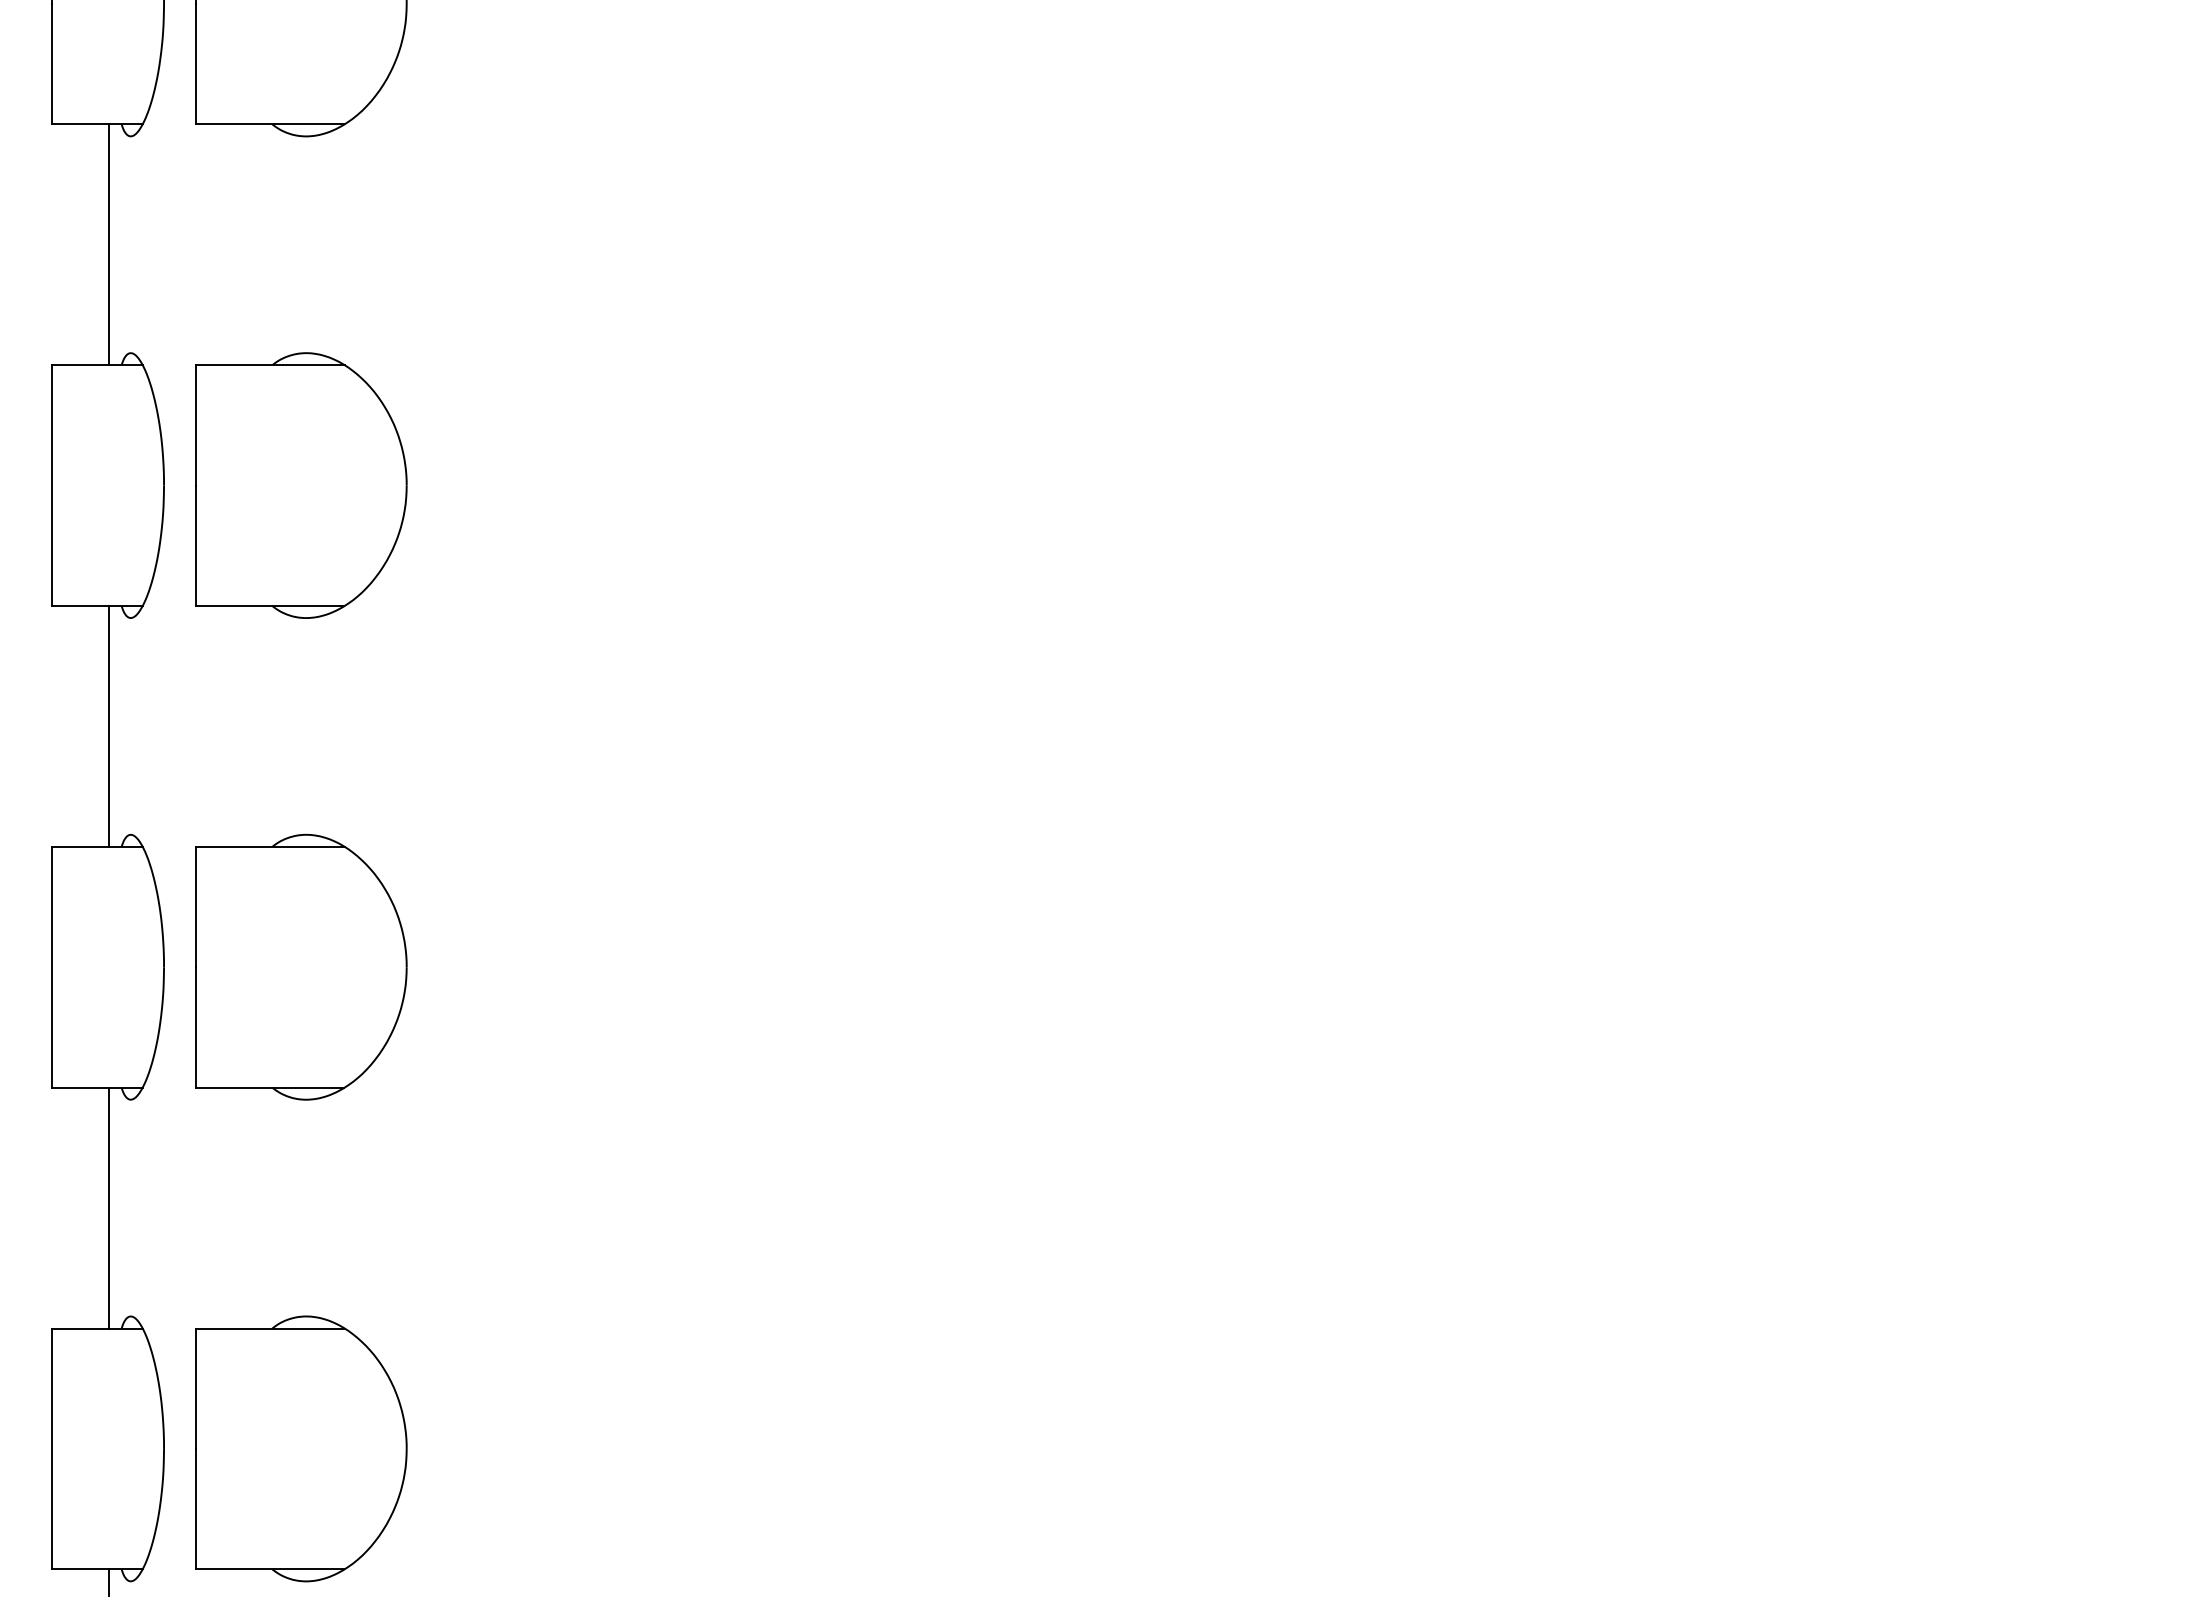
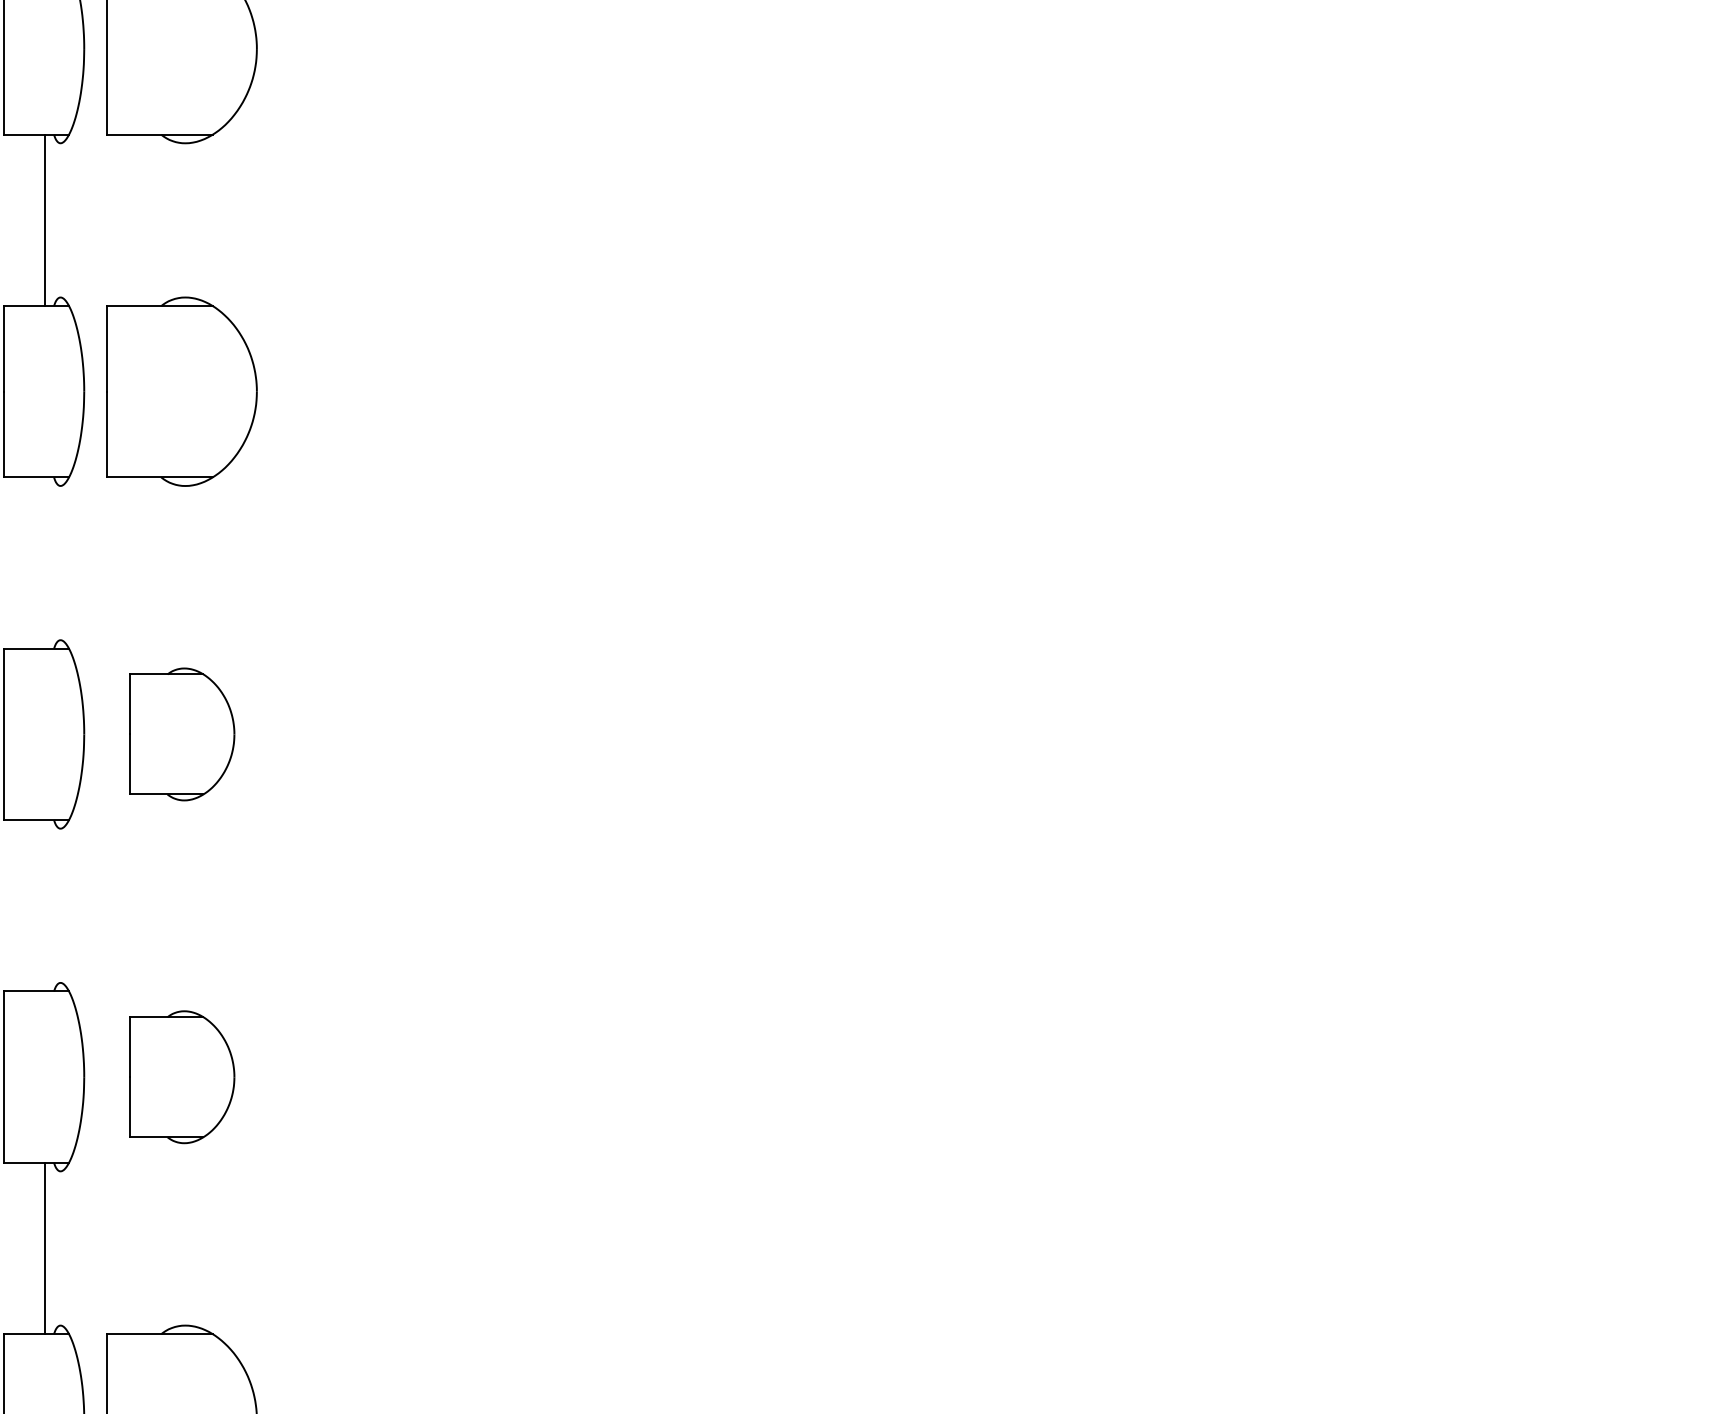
line: (109, 243) -> (45, 562), removed
part: (300, 485) -> (181, 734), size x0.7
line: (109, 726) -> (45, 905), removed
part: (300, 967) -> (181, 1077), size x0.7

